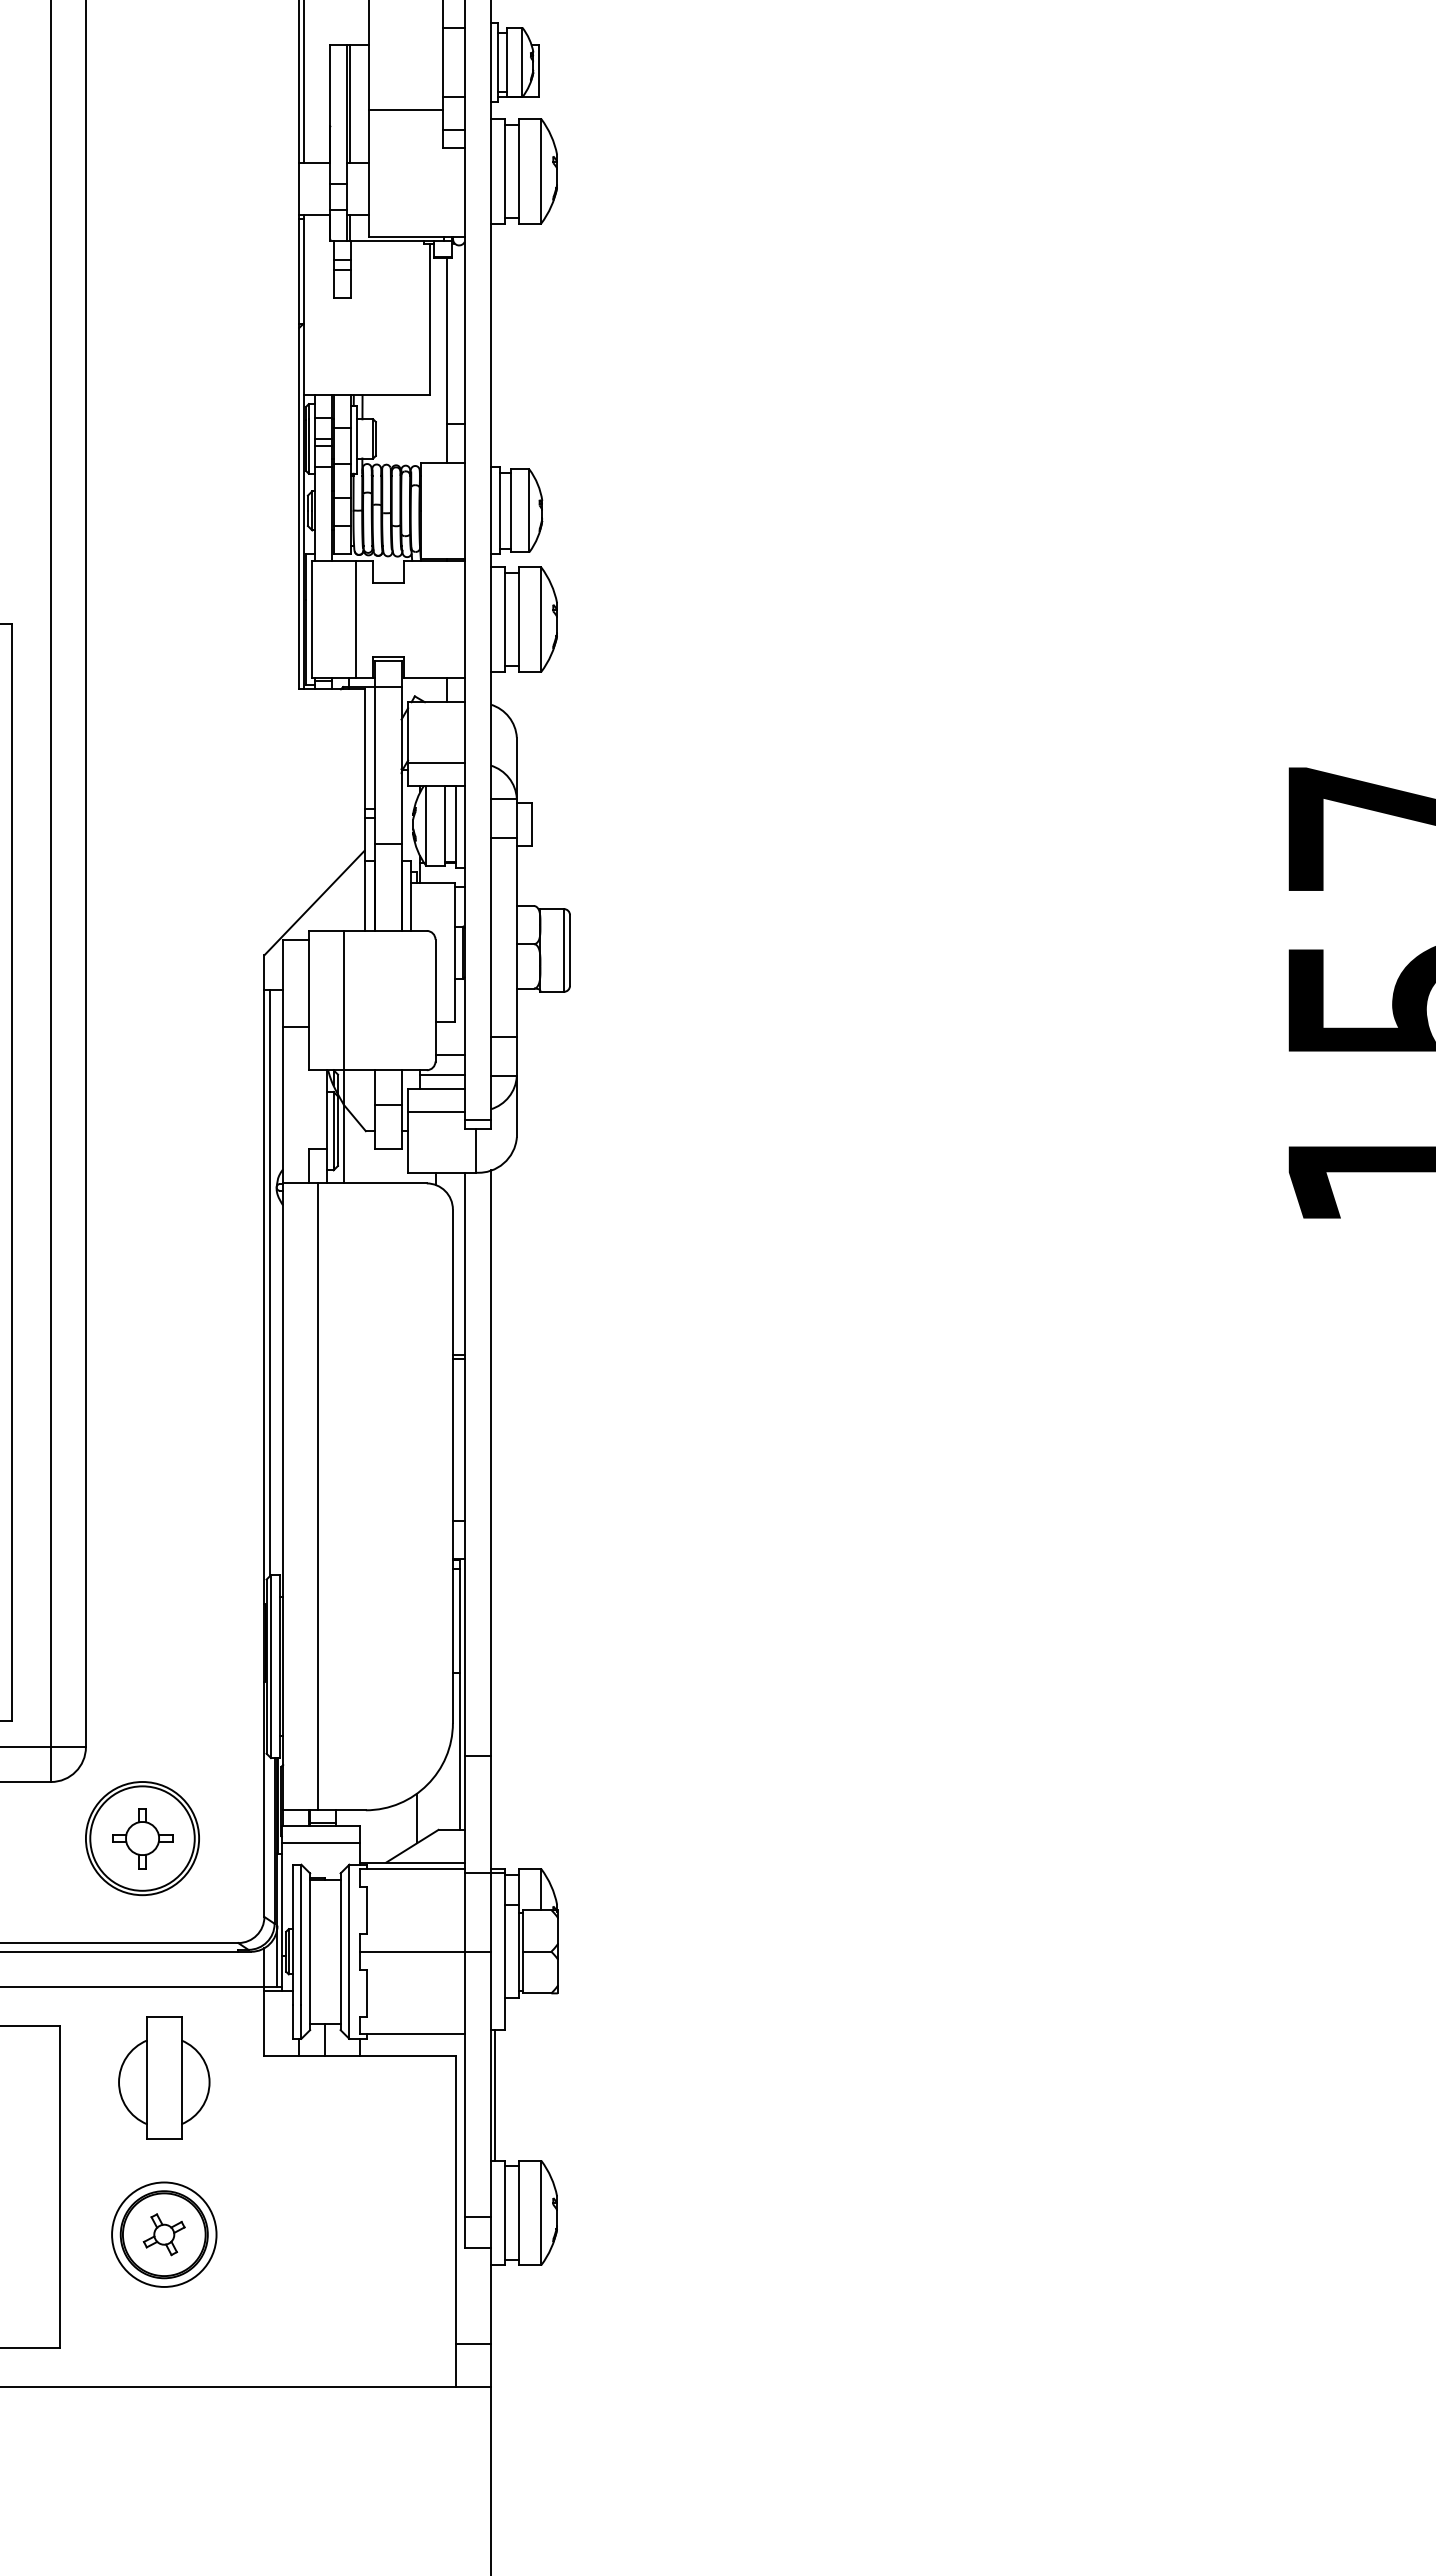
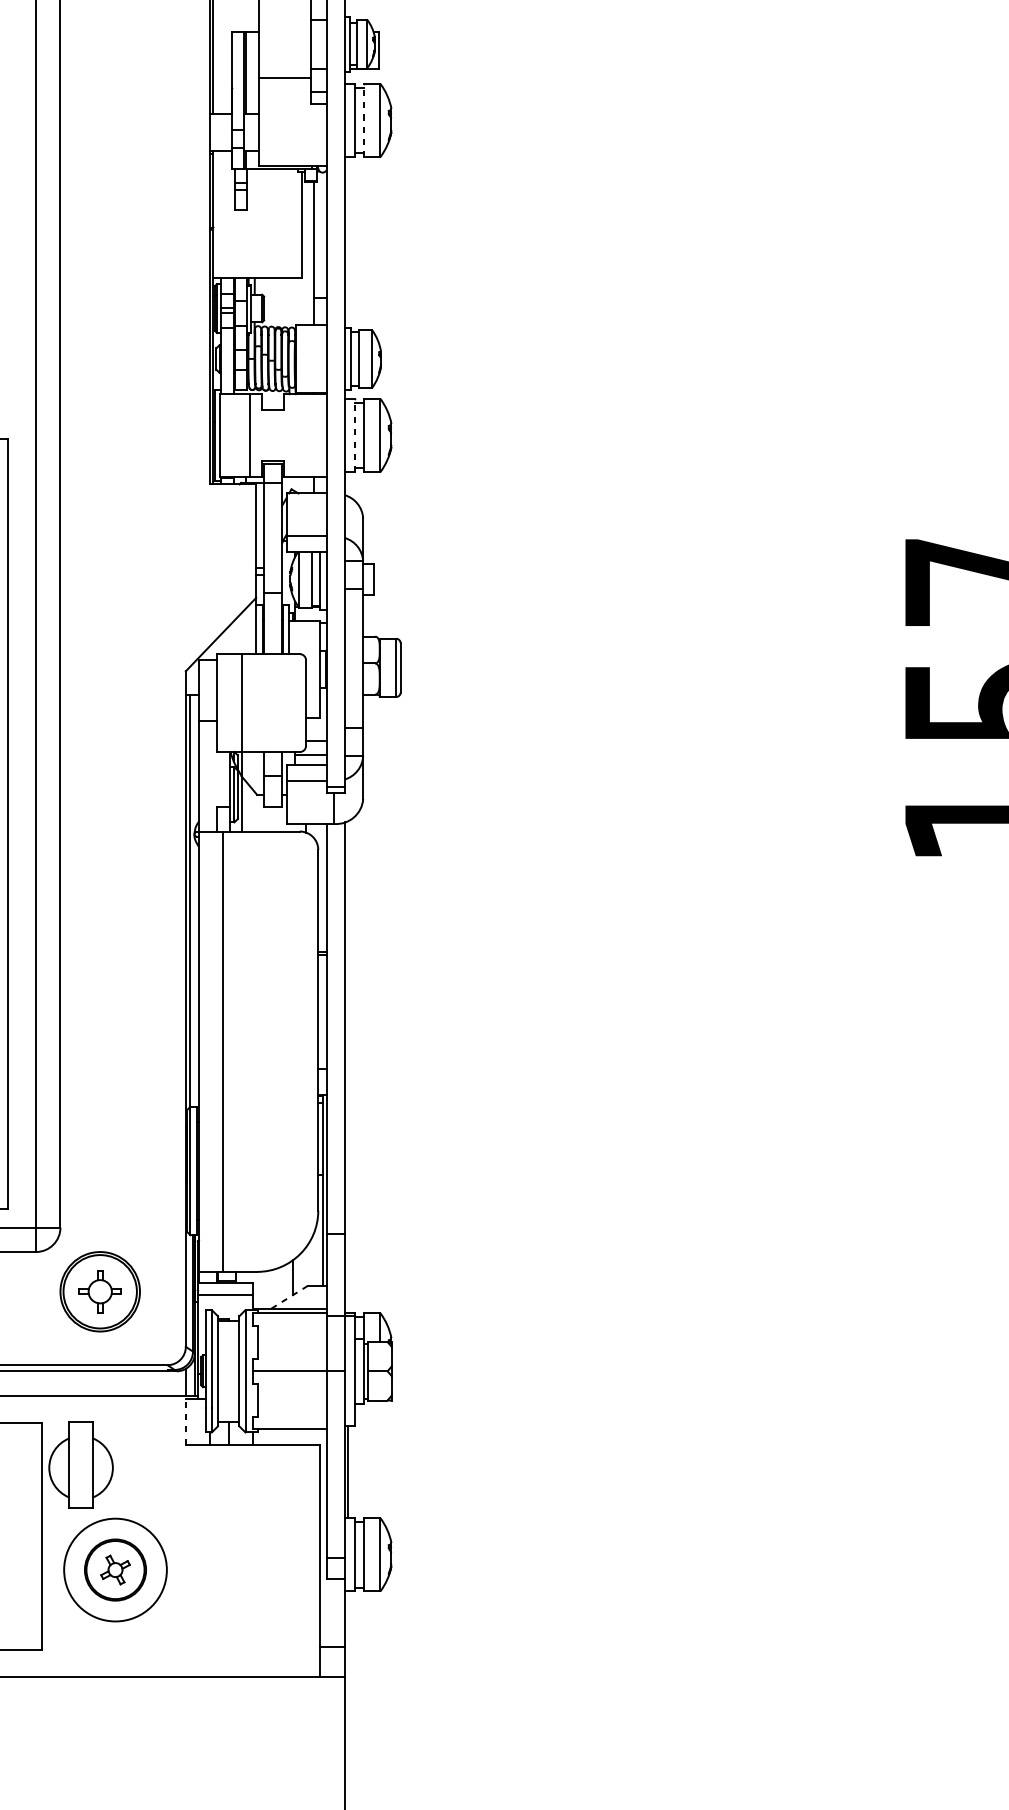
line: (518, 170) -> (364, 119), solid -> dashed
line: (504, 619) -> (354, 435), solid -> dashed
line: (412, 1846) -> (289, 1297), solid -> dashed
line: (264, 2021) -> (185, 1420), solid -> dashed
part: (164, 2077) -> (81, 1464), moved
circle: (164, 2234) -> (115, 1569), size x1.4

